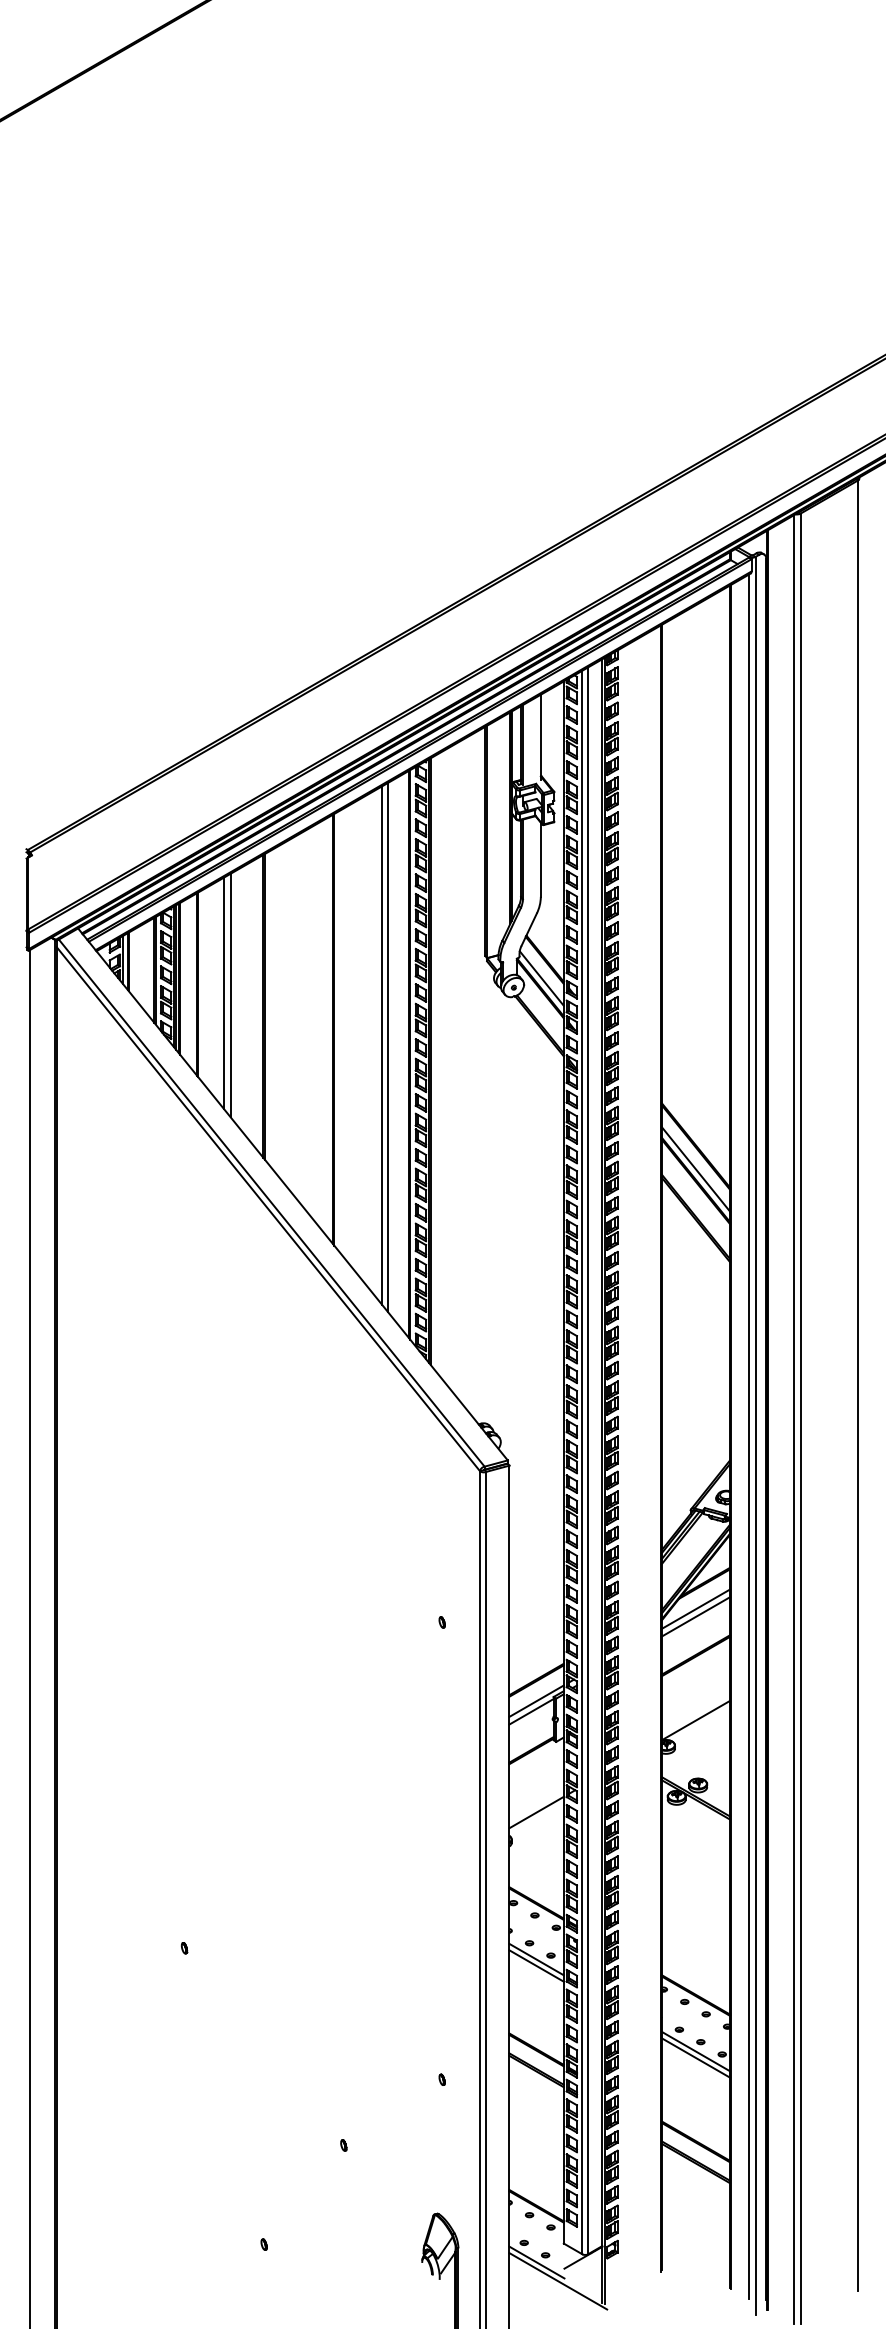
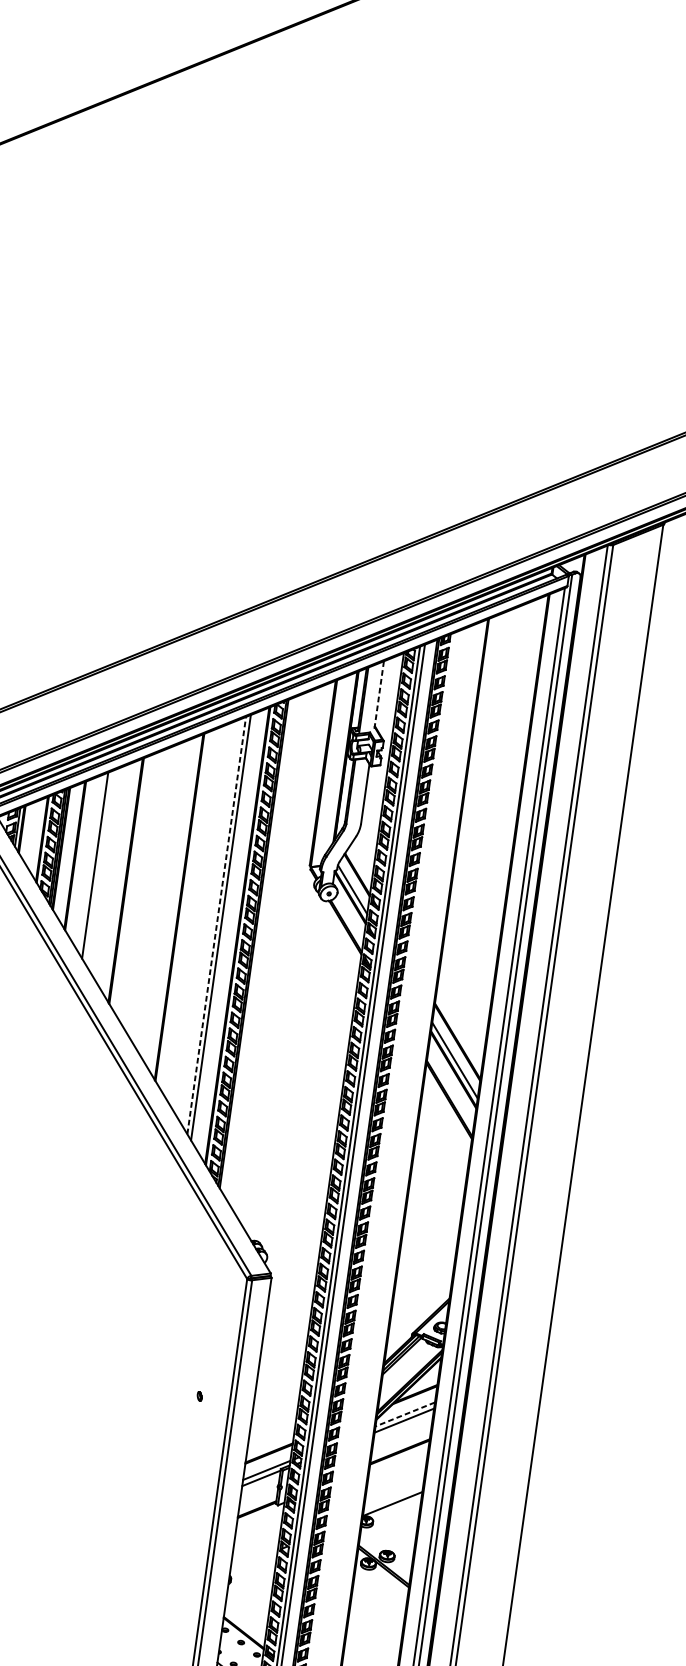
line: (540, 737) -> (378, 695), solid -> dashed
line: (230, 995) -> (100, 868), removed
line: (382, 1045) -> (216, 925), solid -> dashed
line: (695, 1609) -> (404, 1414), solid -> dashed
line: (536, 1812) -> (254, 1559), removed

